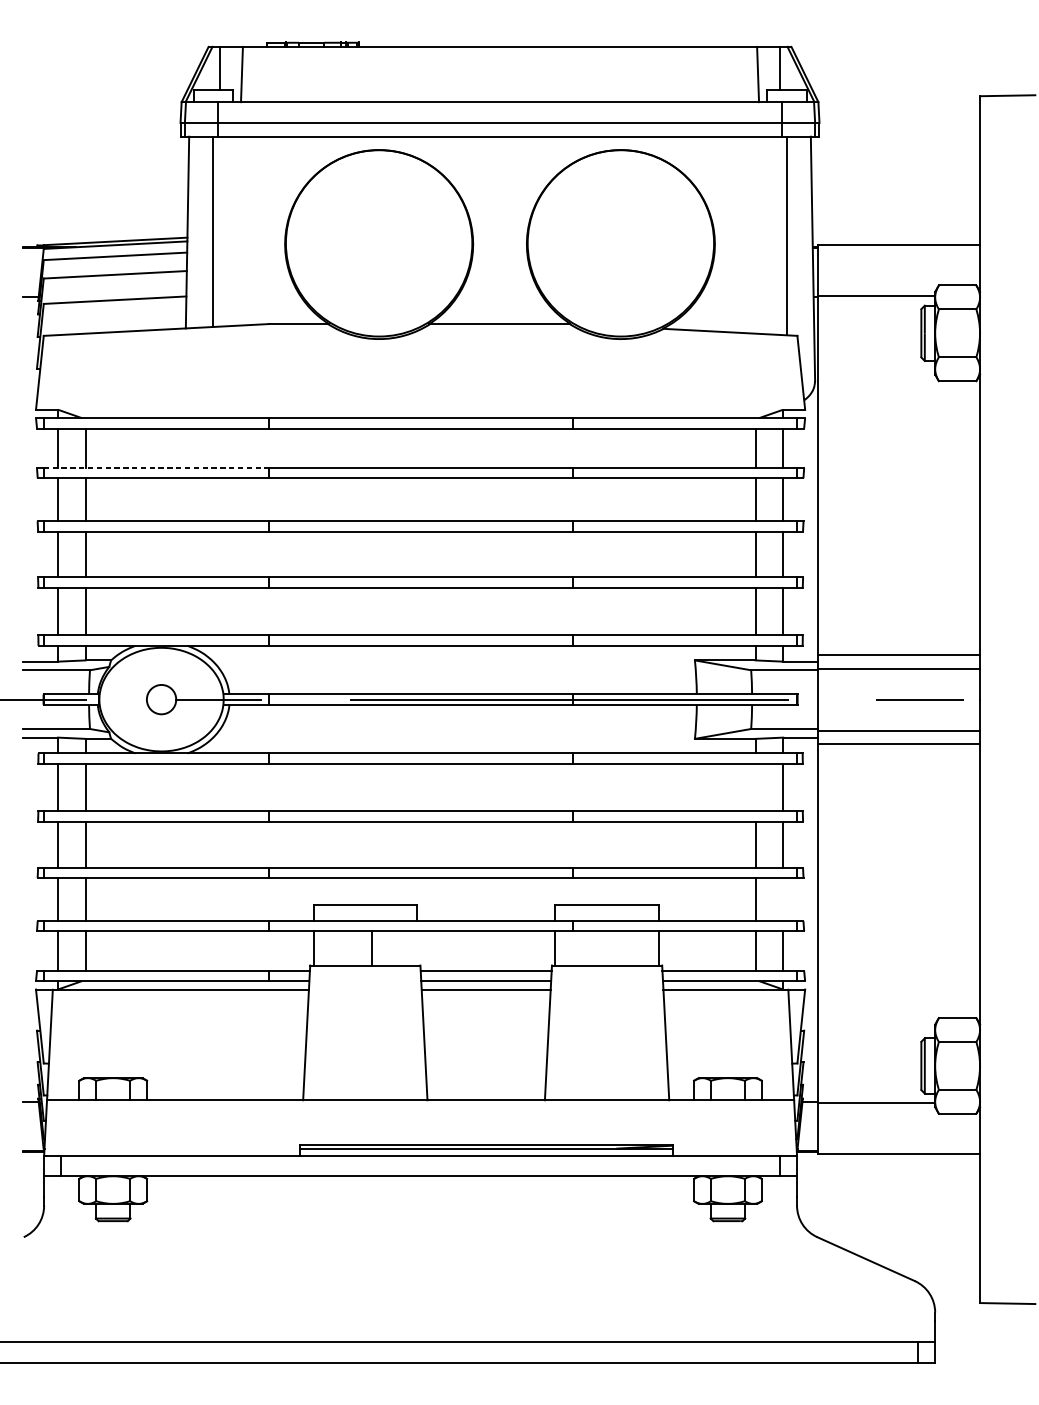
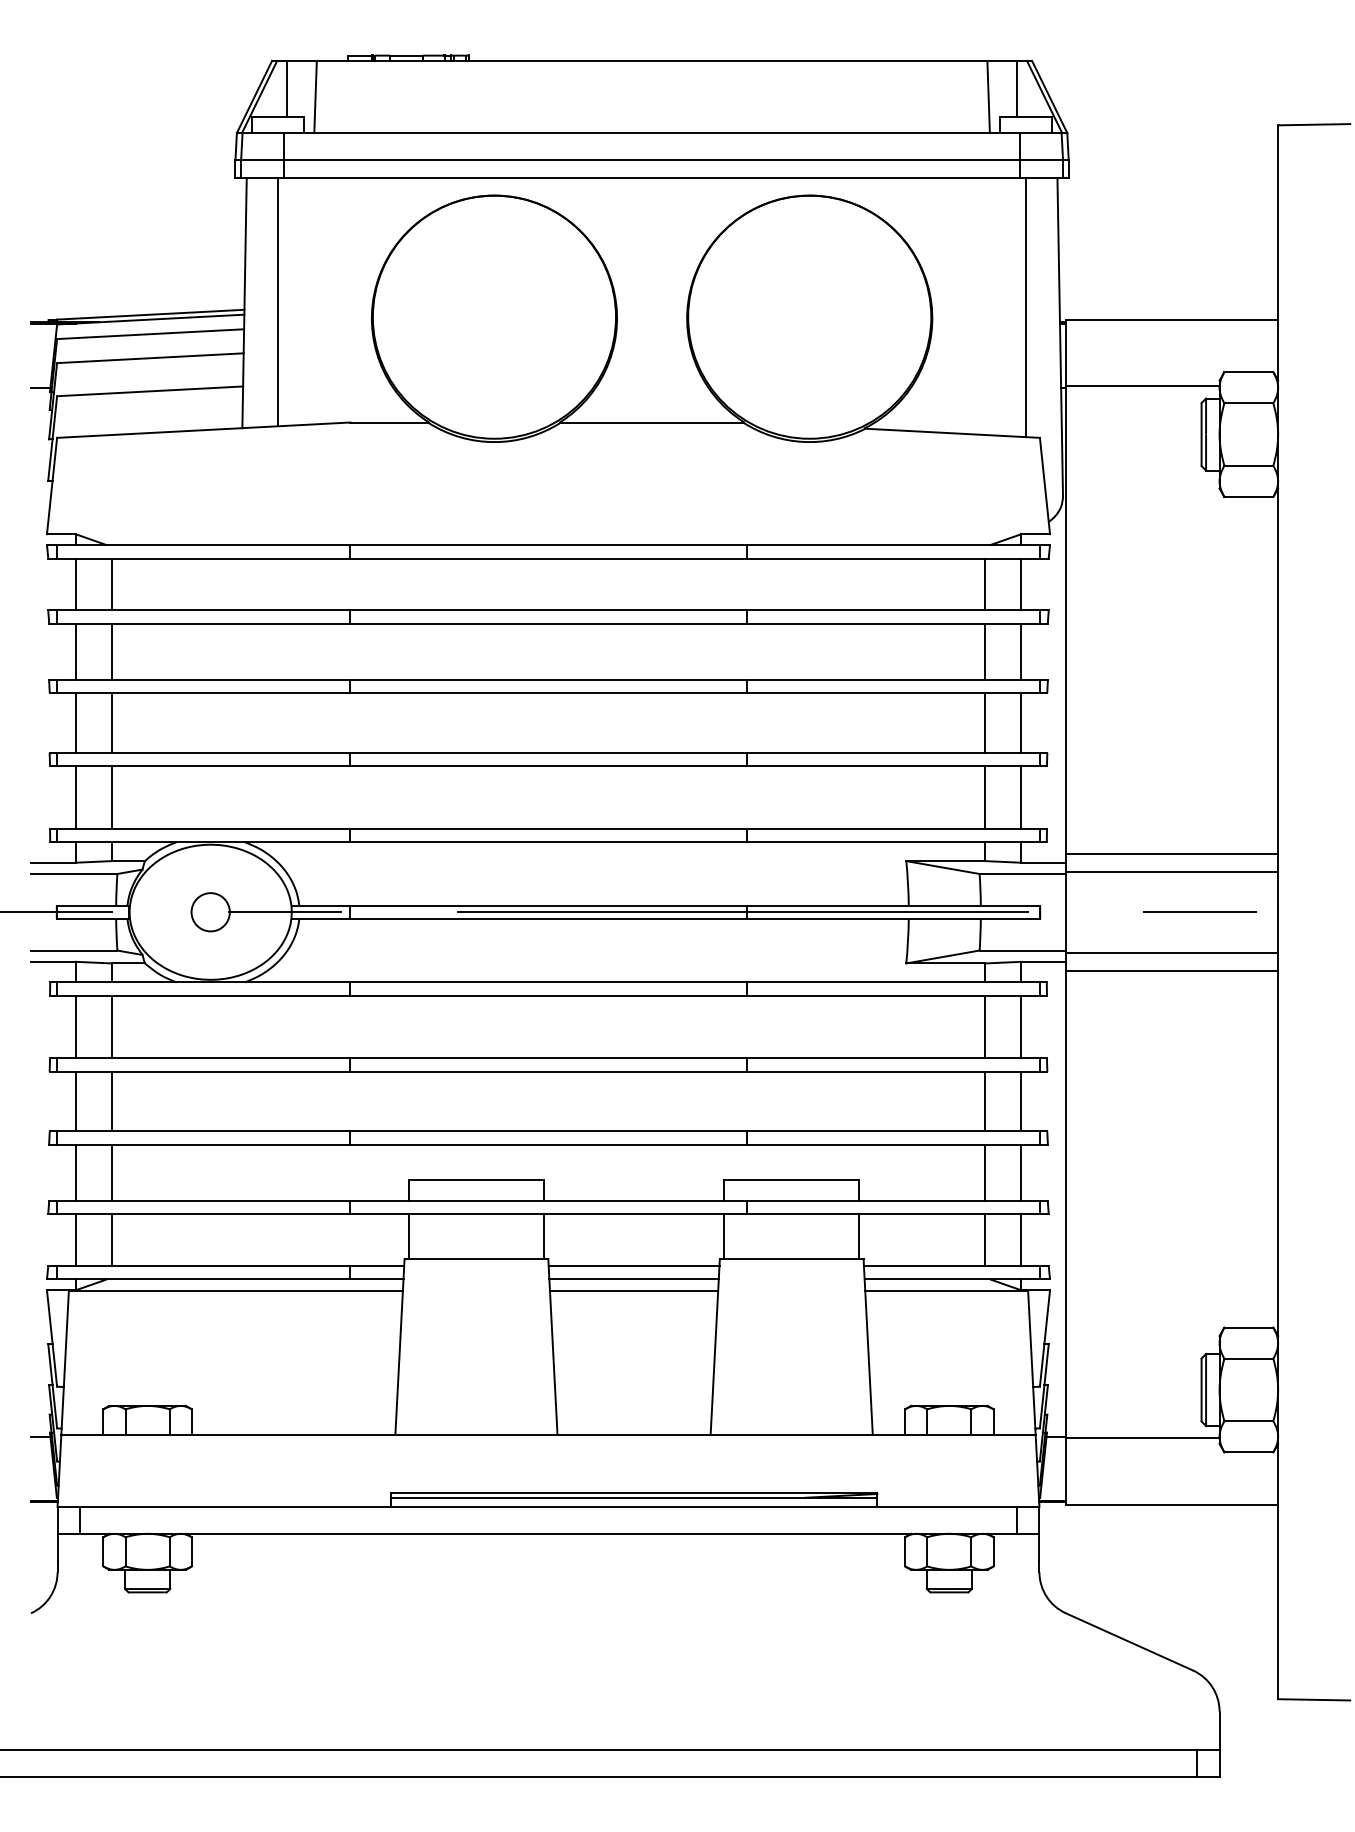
line: (156, 468) -> (203, 610), dashed -> solid
line: (755, 787) -> (985, 1026), added
line: (783, 899) -> (1021, 1172), added
line: (372, 948) -> (544, 1236), moved

